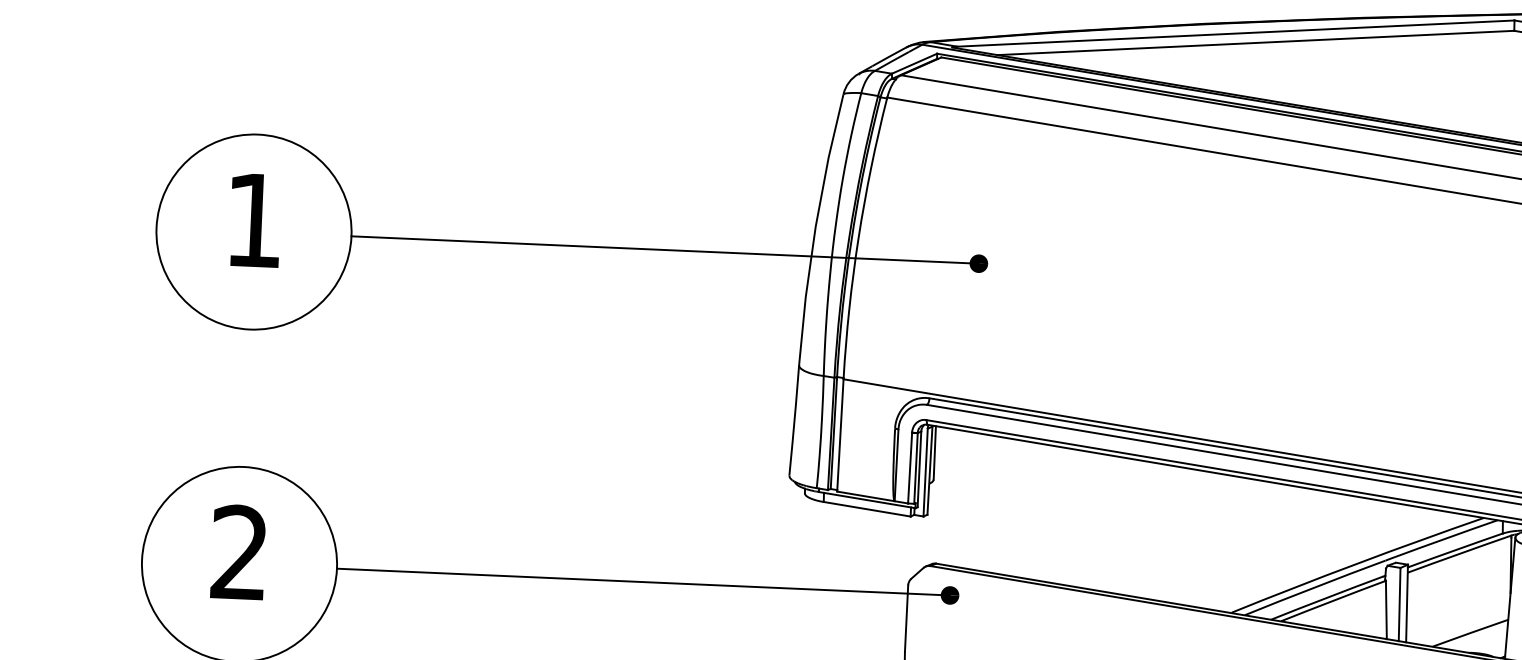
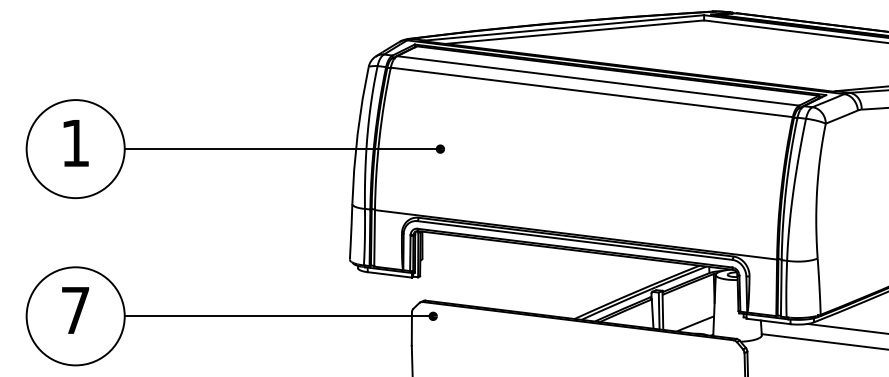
text: (239, 550) -> (75, 309), 2 -> 7

